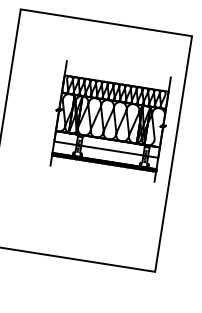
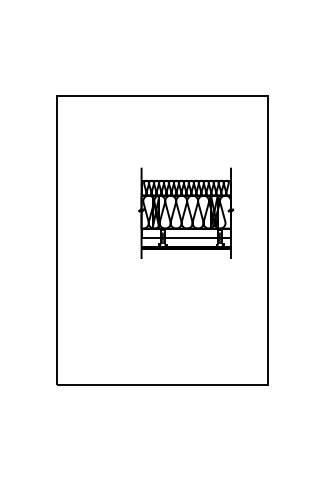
part: (110, 121) -> (186, 213), size x0.7

